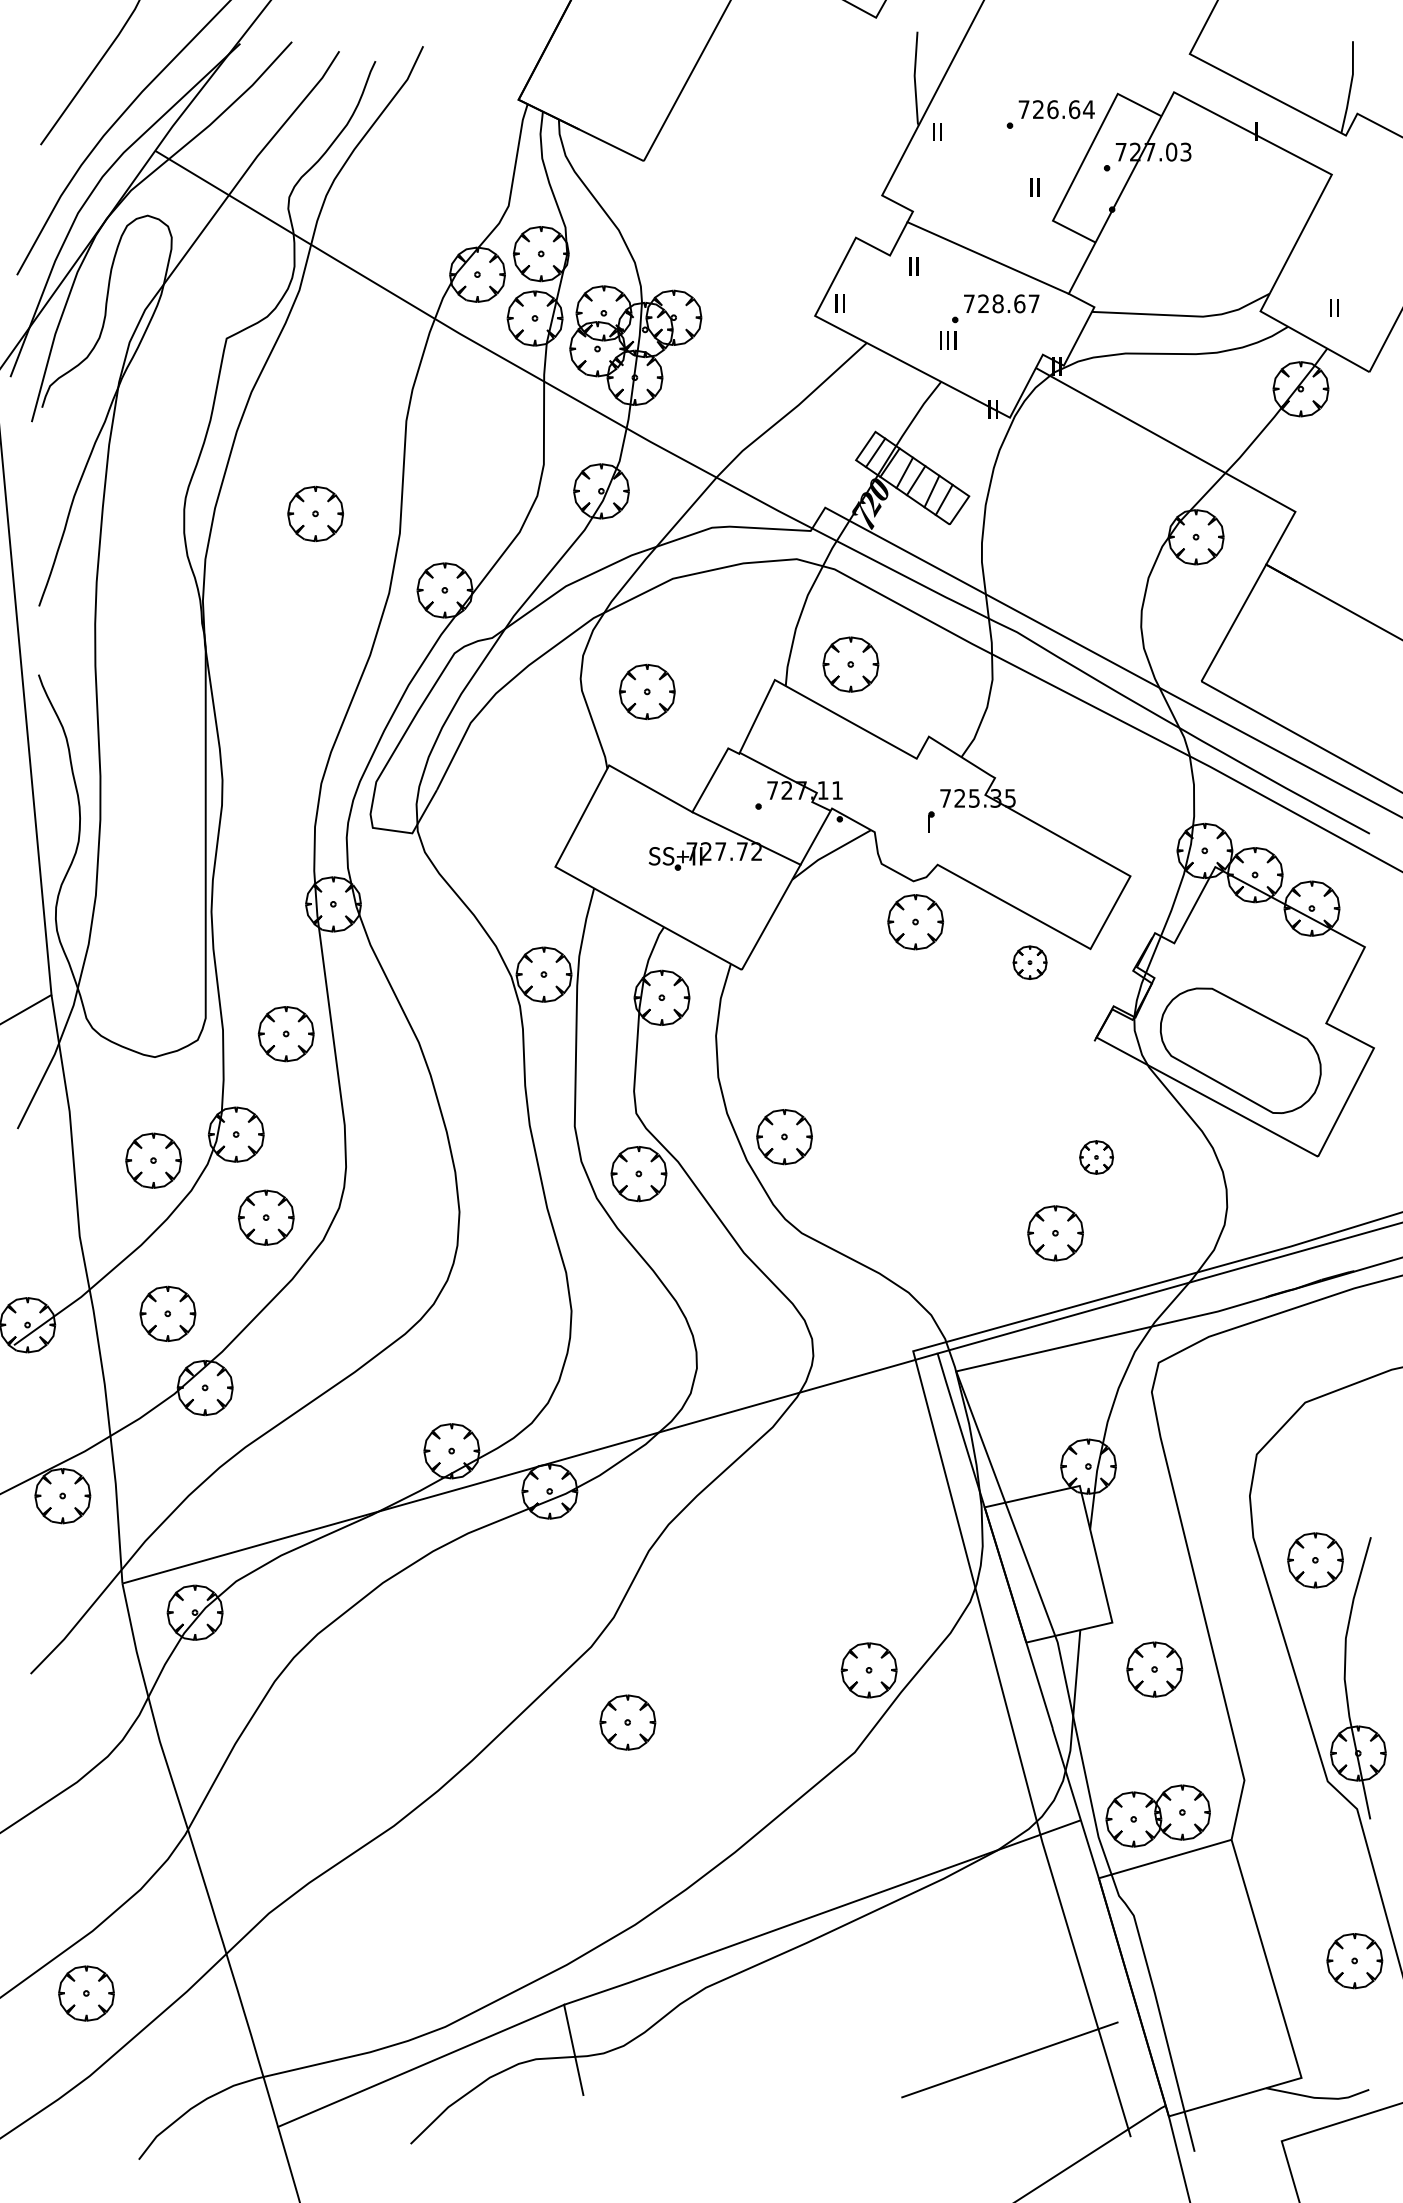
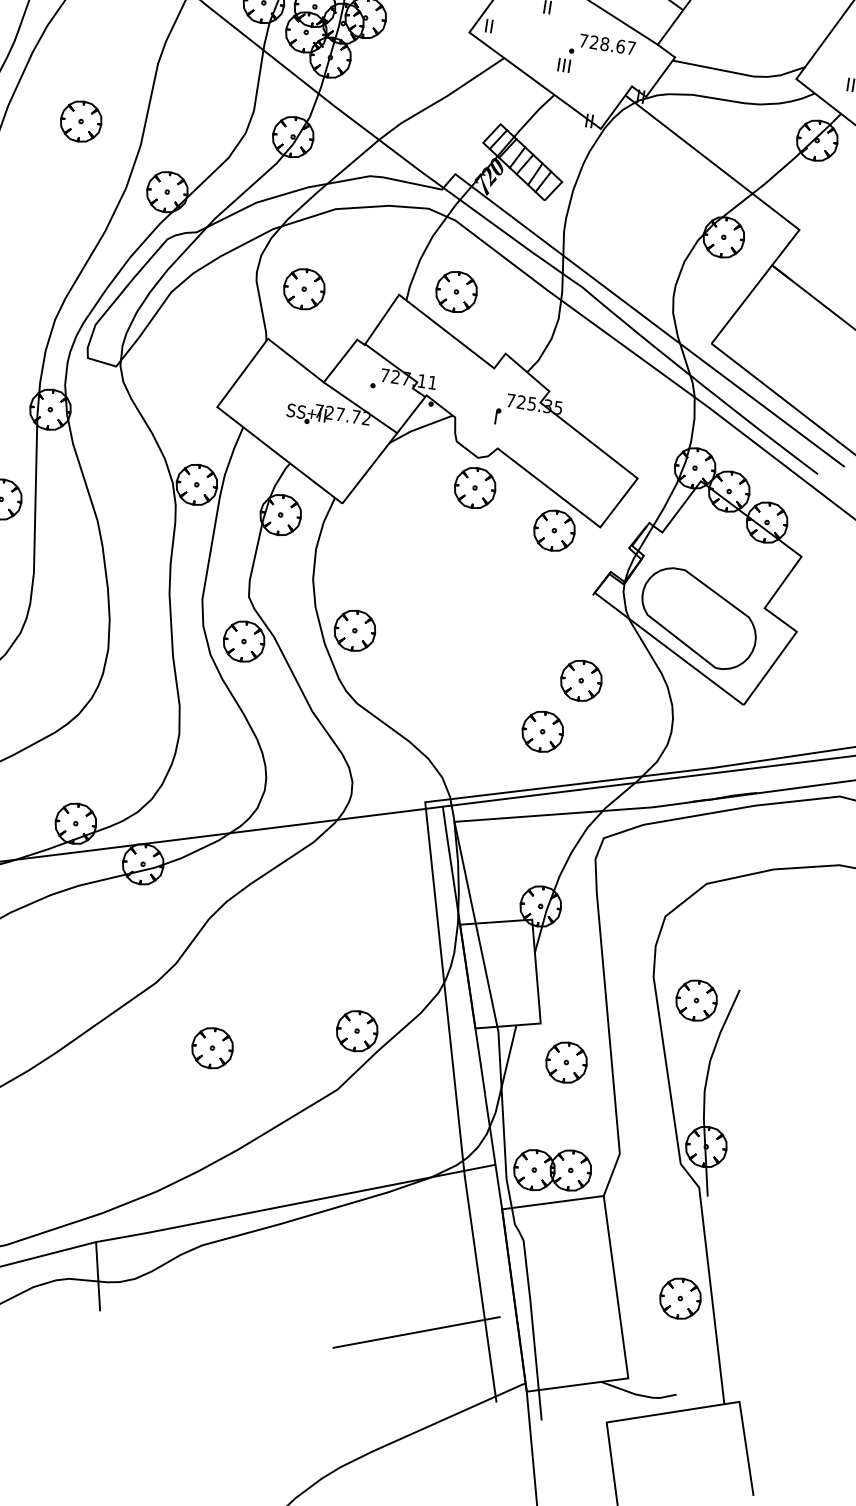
part: (1029, 962) -> (554, 530), size x1.67
part: (1096, 1157) -> (581, 680), size x1.67
part: (627, 1722) -> (212, 1048), moved

